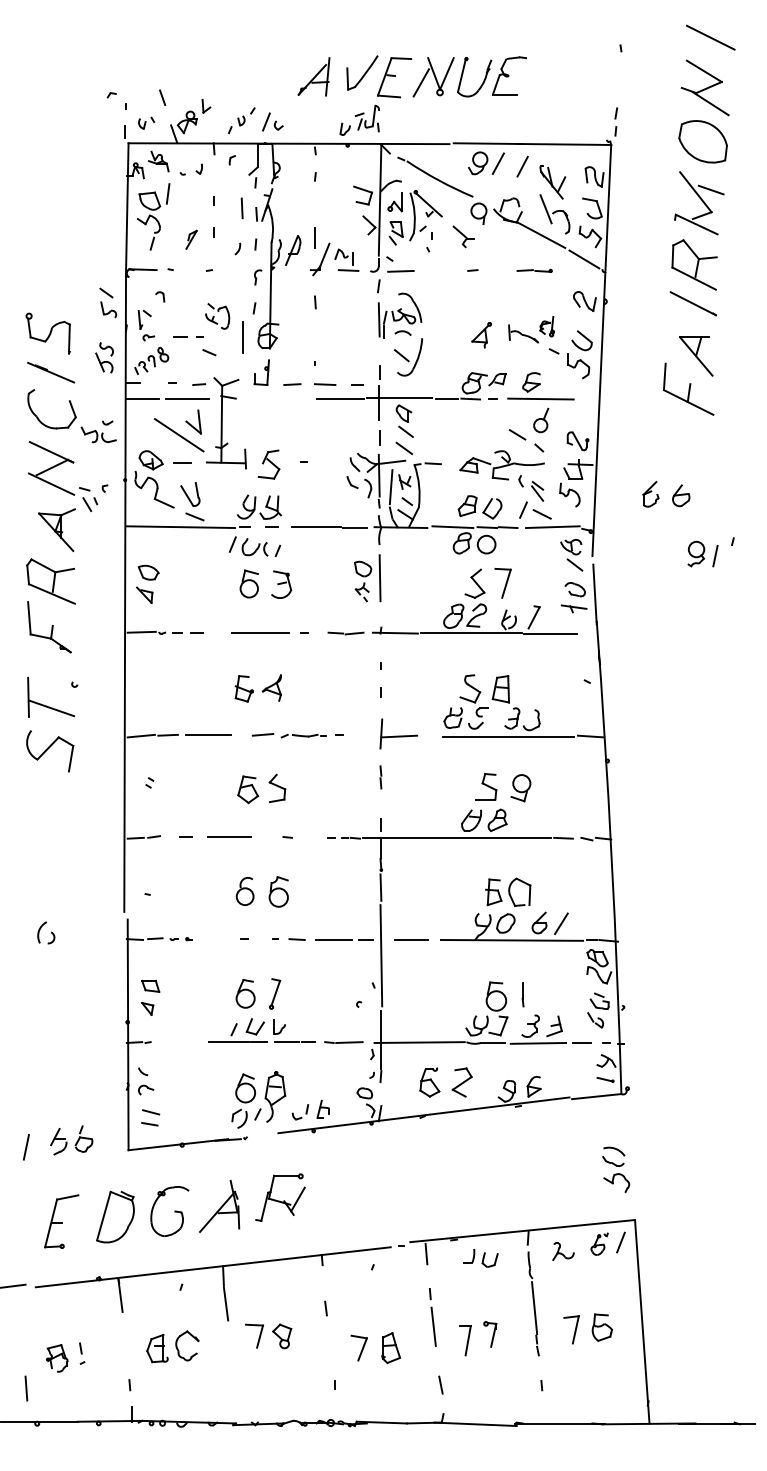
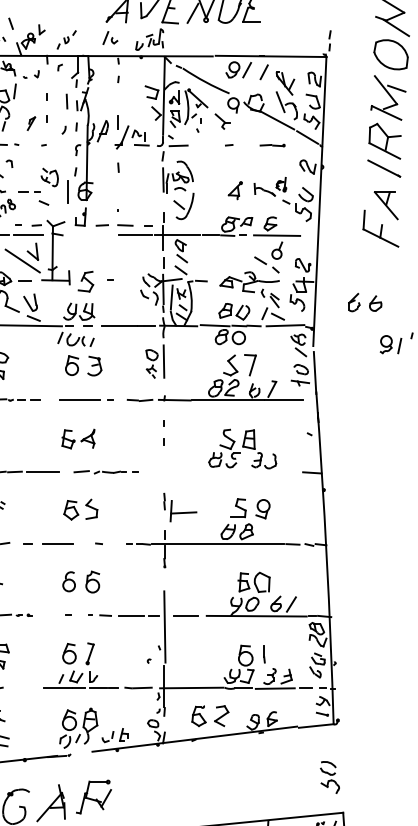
part: (272, 121) -> (110, 37), moved
part: (398, 733) -> (183, 510), moved
line: (507, 736) -> (253, 472), removed
line: (380, 887) -> (164, 579), removed

